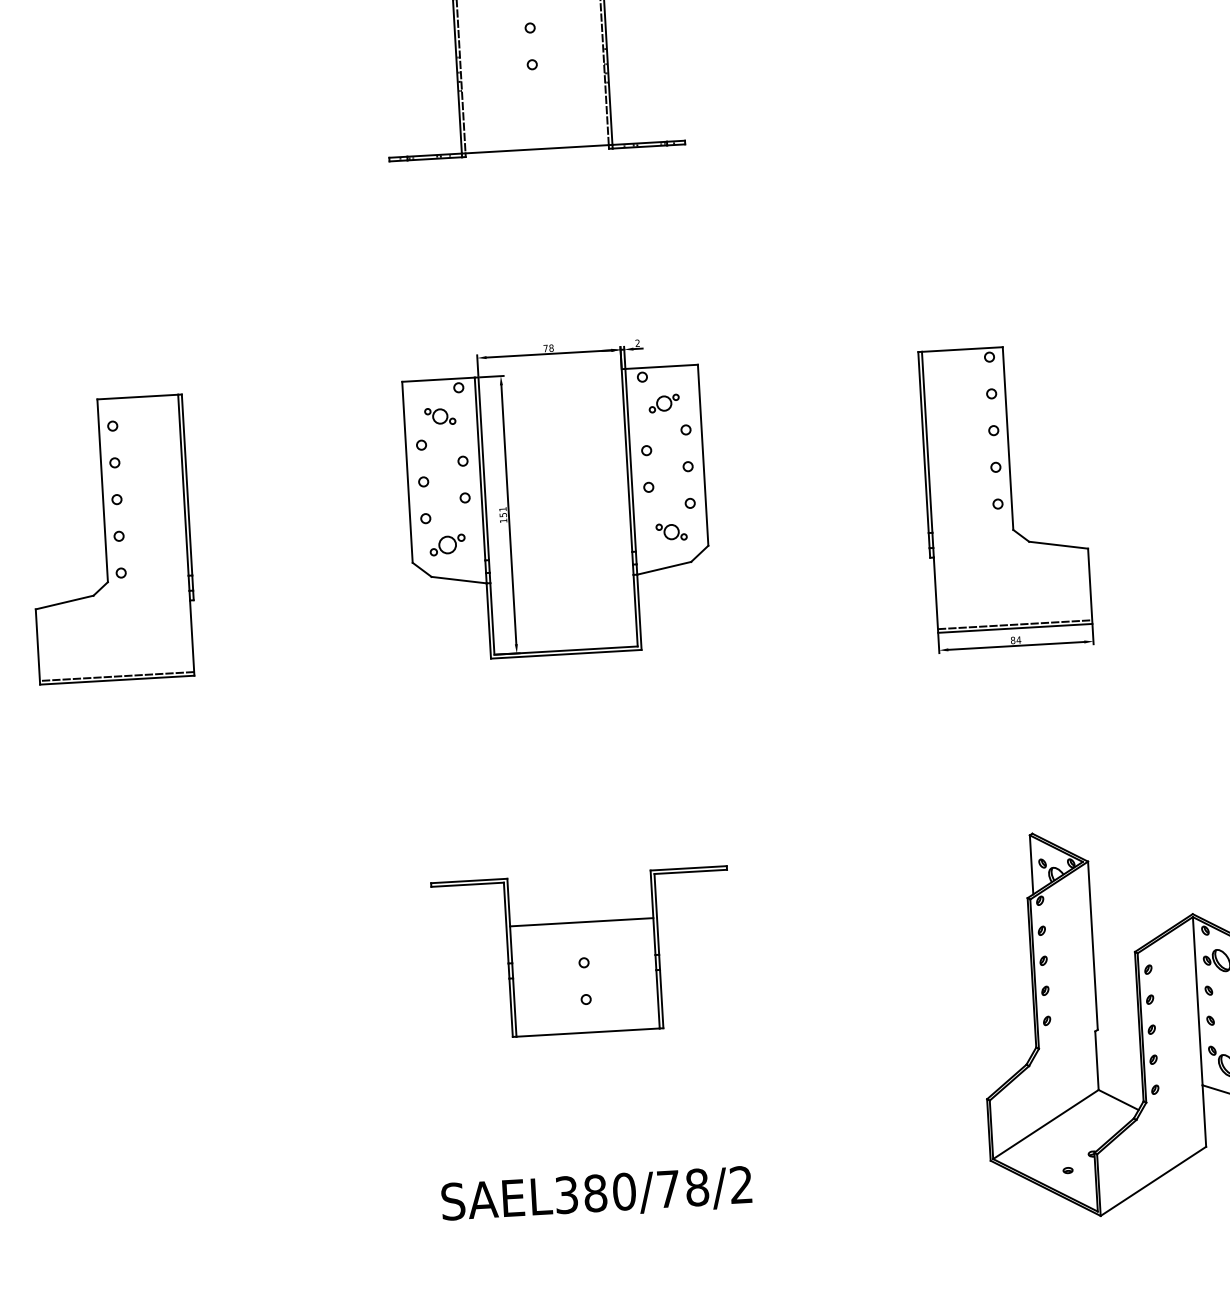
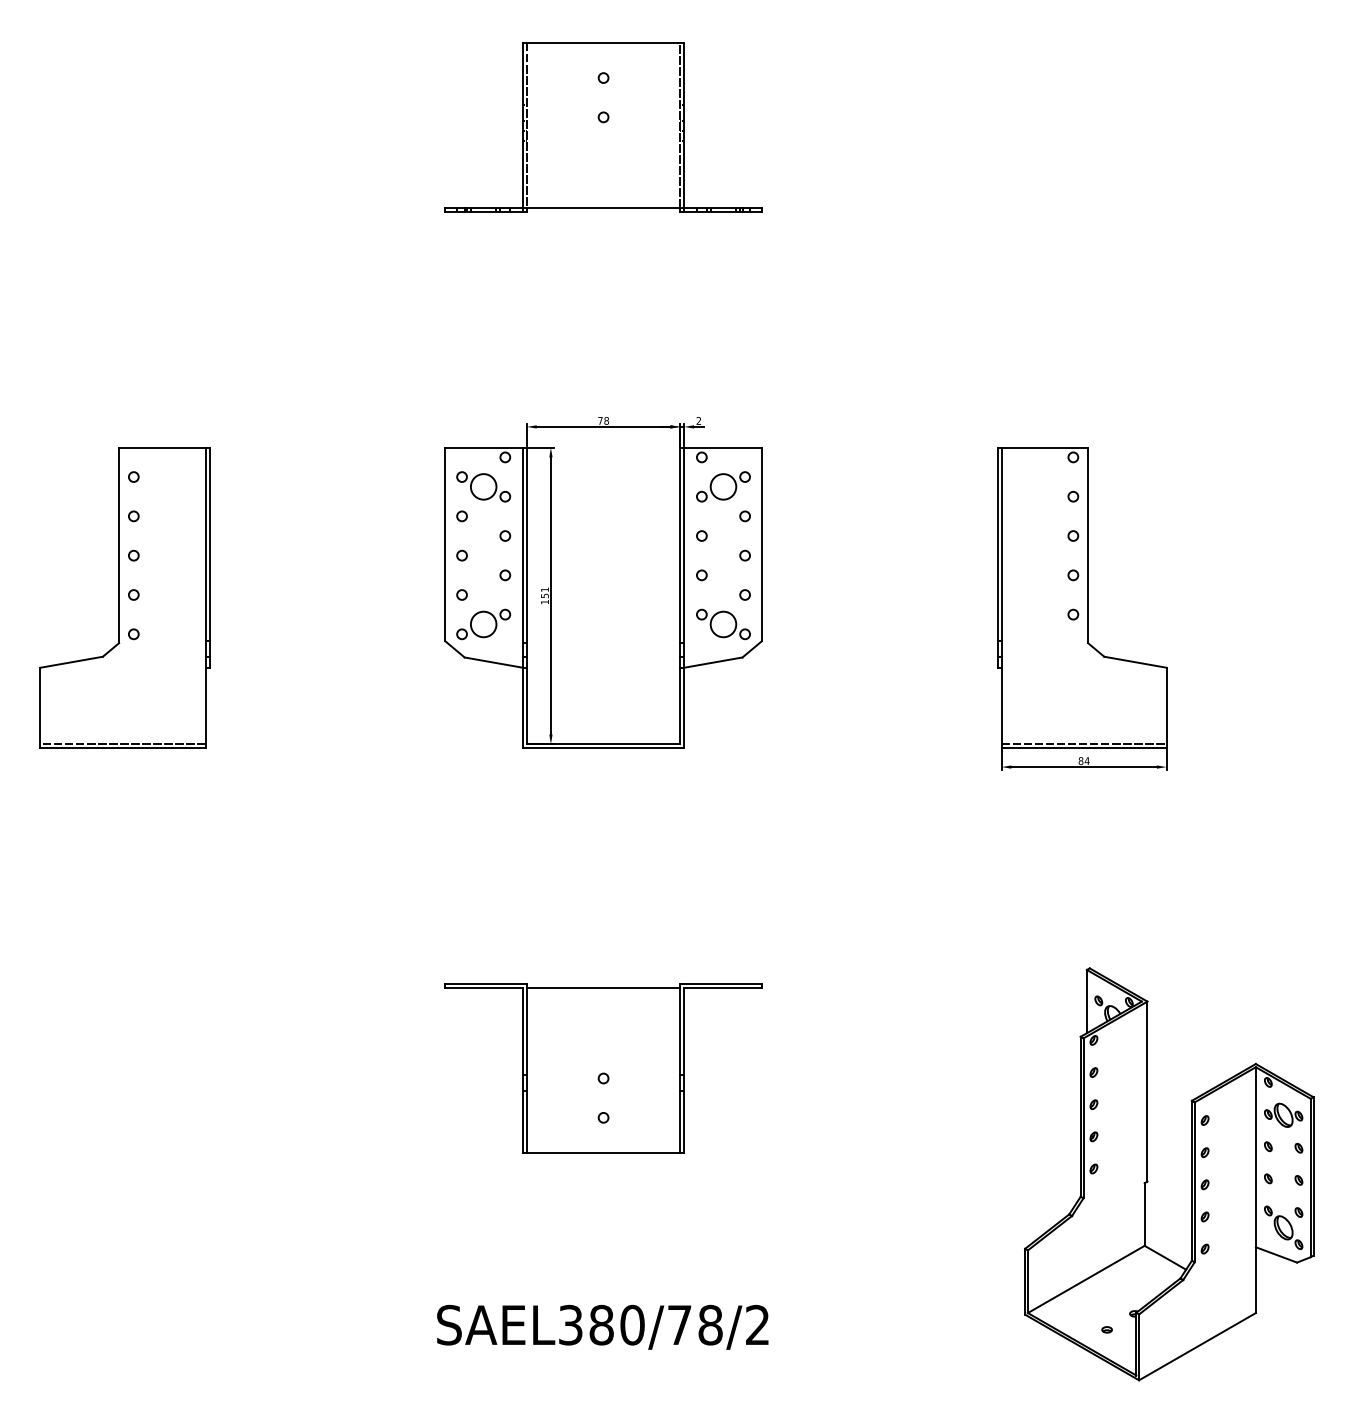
part: (664, 403) -> (723, 486), size x1.67
part: (439, 416) -> (483, 486), size x1.67
part: (671, 532) -> (723, 624), size x1.67
part: (447, 545) -> (483, 624), size x1.43
line: (581, 922) -> (603, 988), moved

